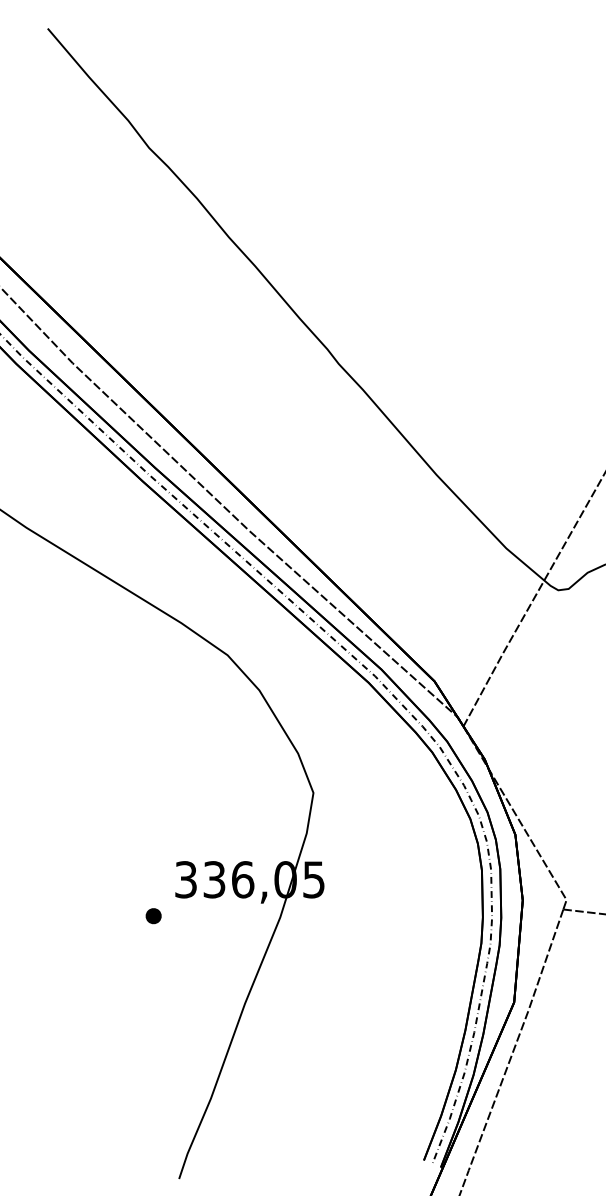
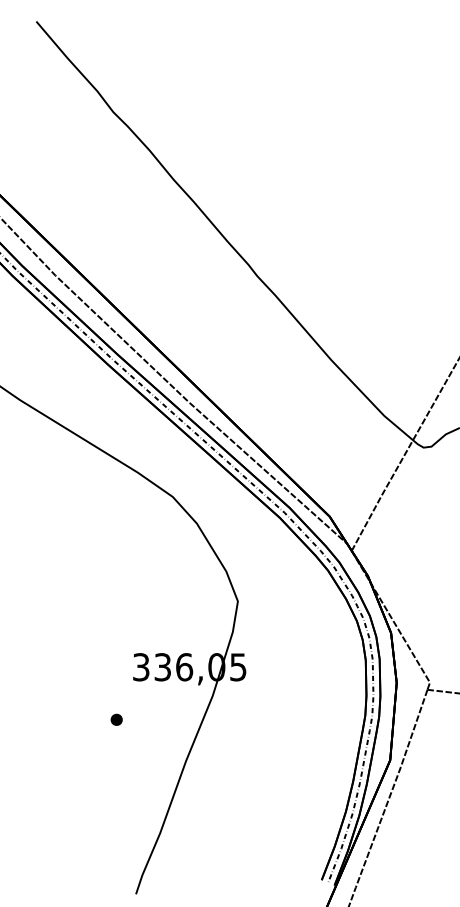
part: (153, 915) -> (116, 719), moved

